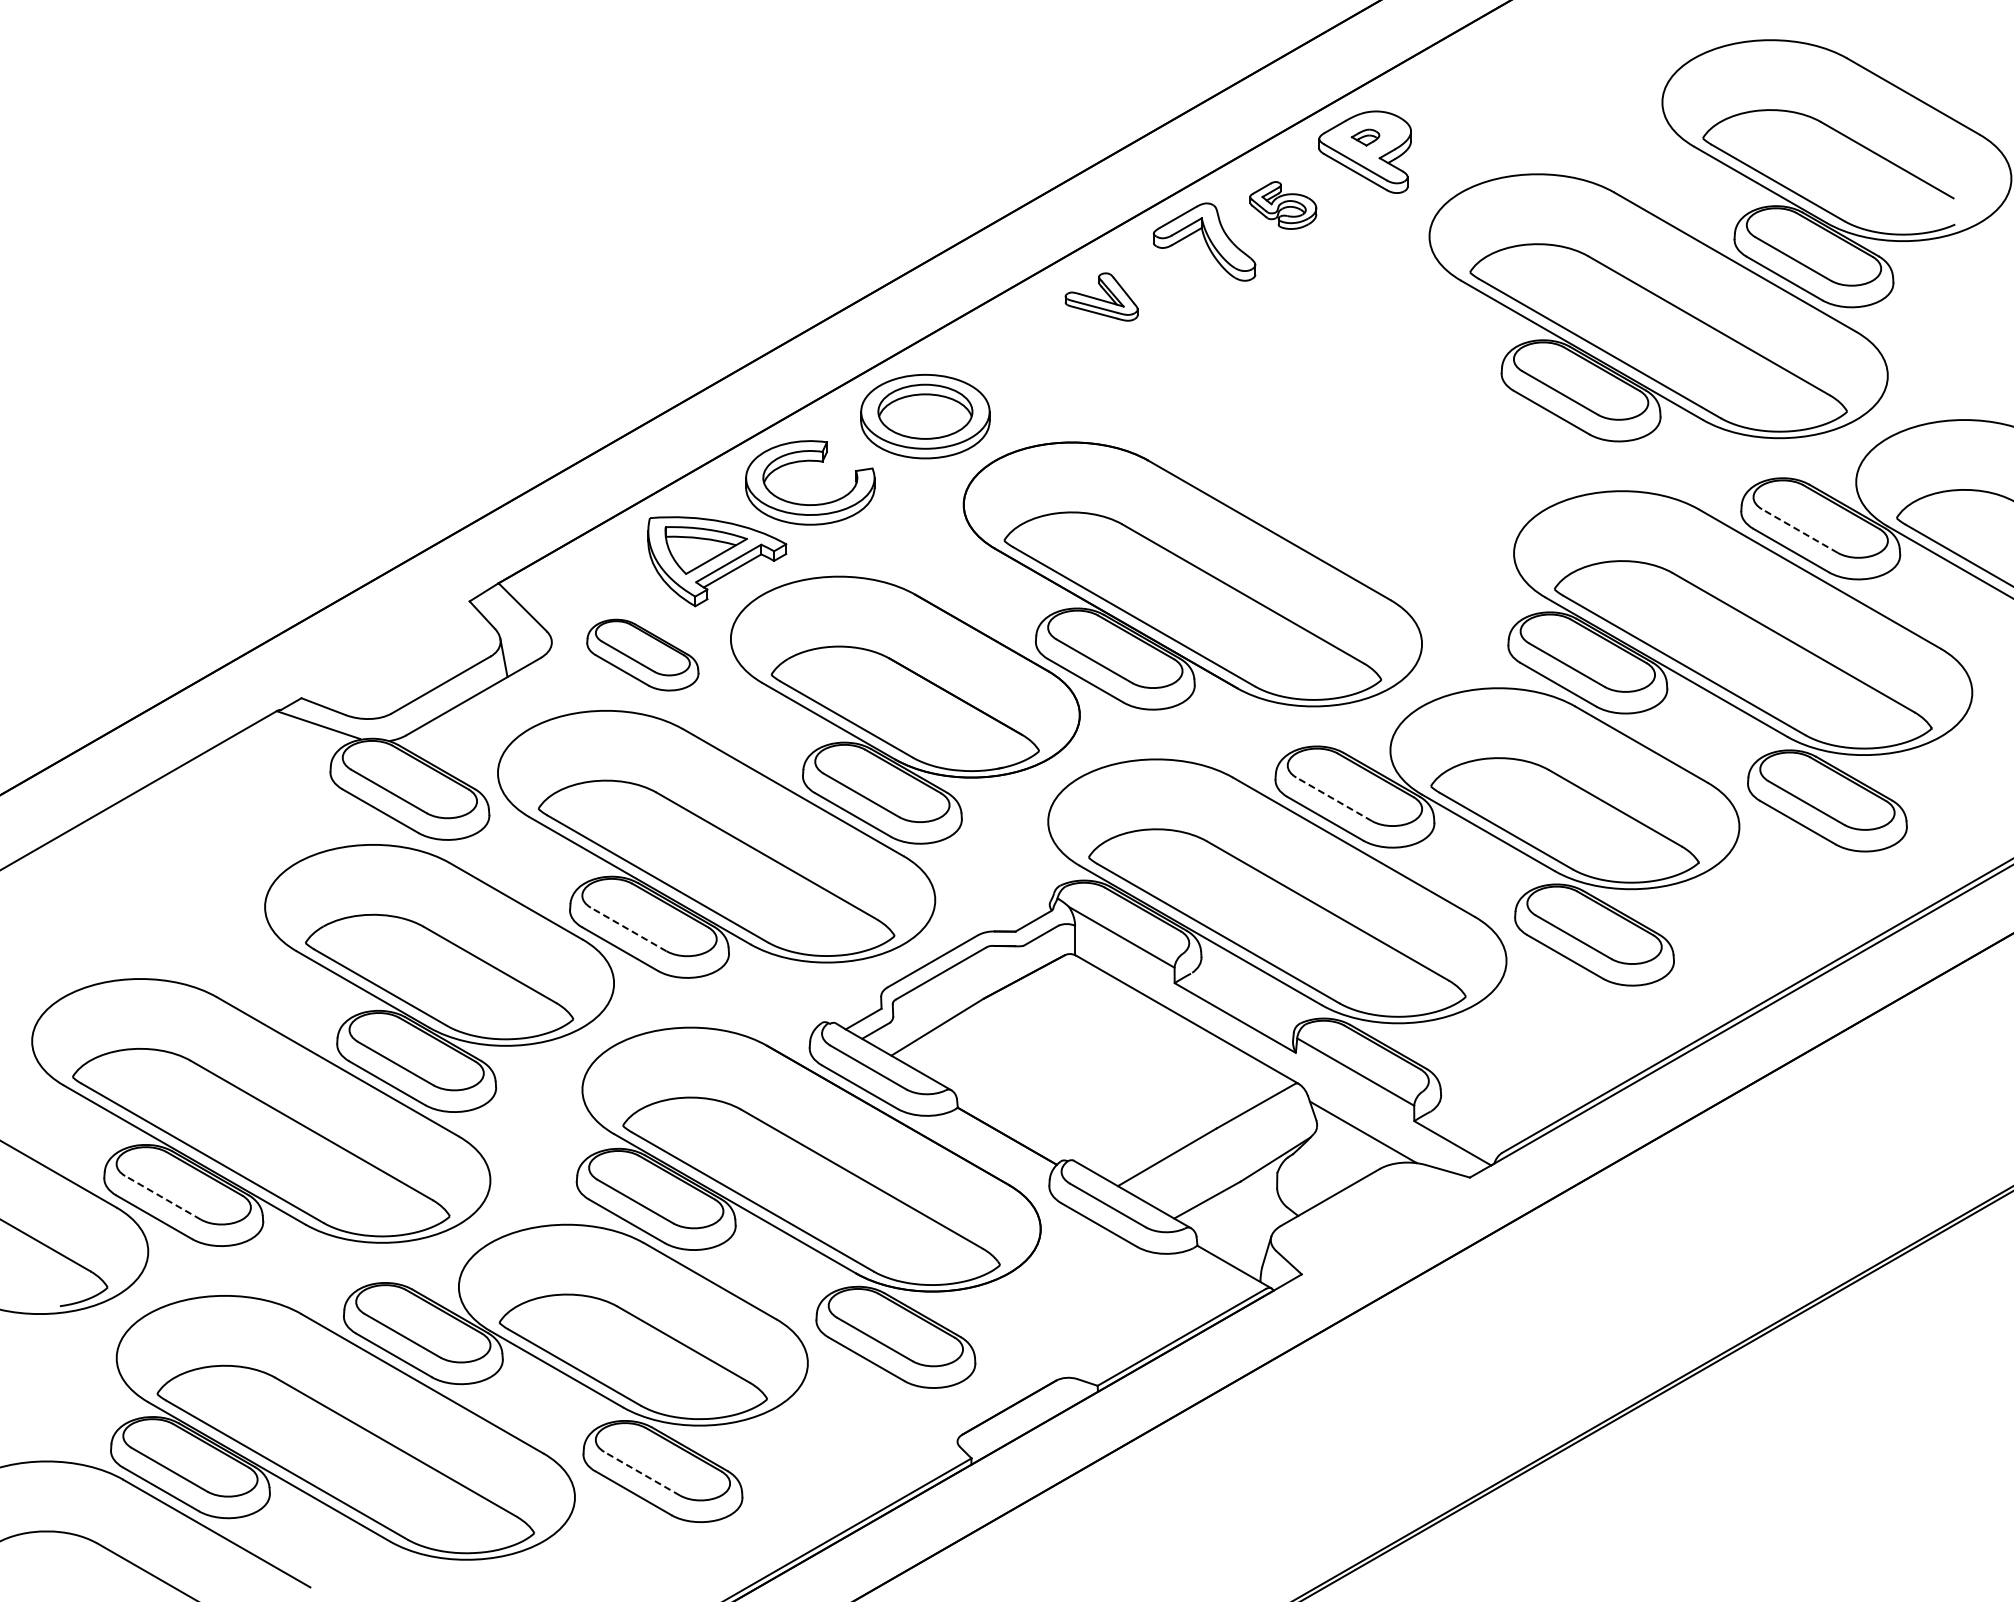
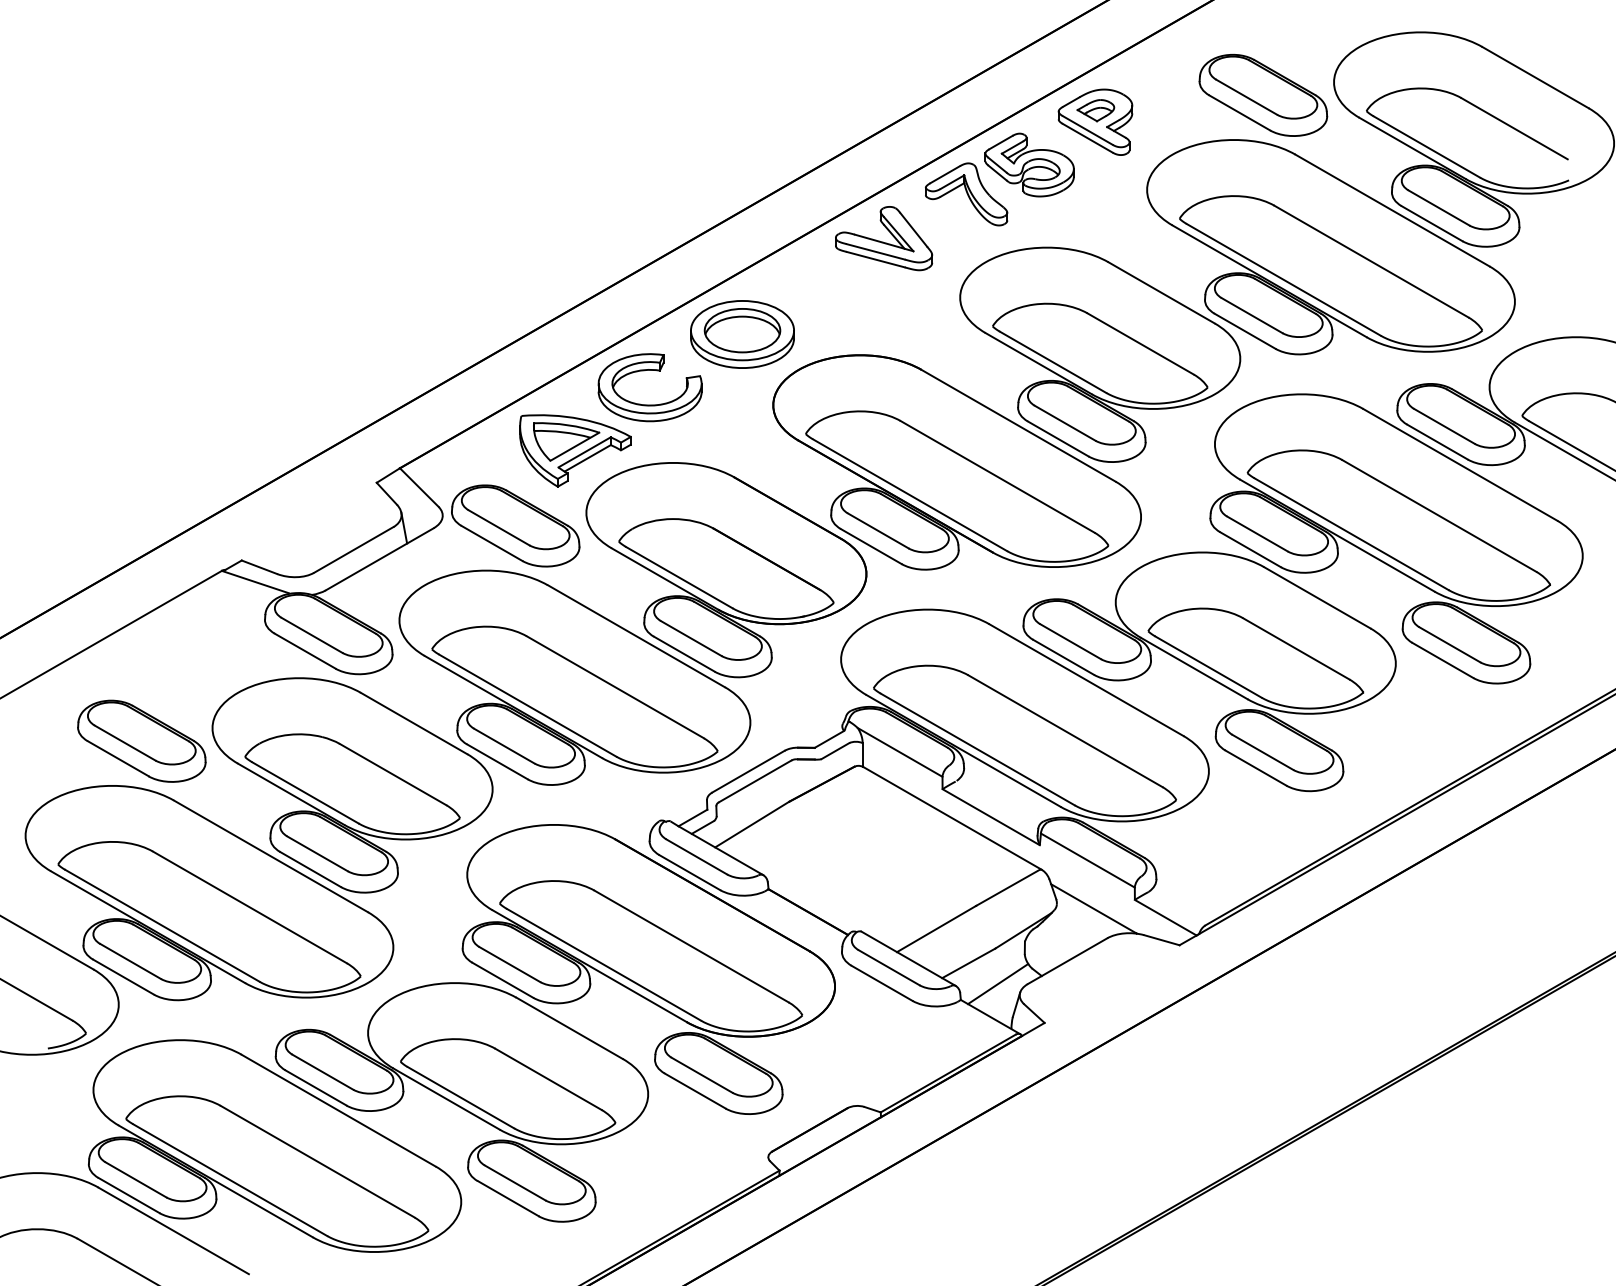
part: (1574, 118) -> (1263, 95), added
part: (1365, 137) -> (1095, 110), size x1.67
part: (1283, 205) -> (1029, 165), size x1.67
part: (1101, 296) -> (883, 238), size x1.67
part: (1370, 441) -> (1099, 354), added
line: (1799, 531) -> (1444, 426), dashed -> solid
part: (642, 654) -> (515, 525), size x1.43
line: (1334, 799) -> (1070, 641), dashed -> solid
part: (176, 923) -> (141, 741), added
line: (628, 929) -> (504, 746), dashed -> solid
line: (163, 1197) -> (131, 961), dashed -> solid
line: (1243, 1225) -> (997, 983), added
line: (642, 1473) -> (515, 1182), dashed -> solid

